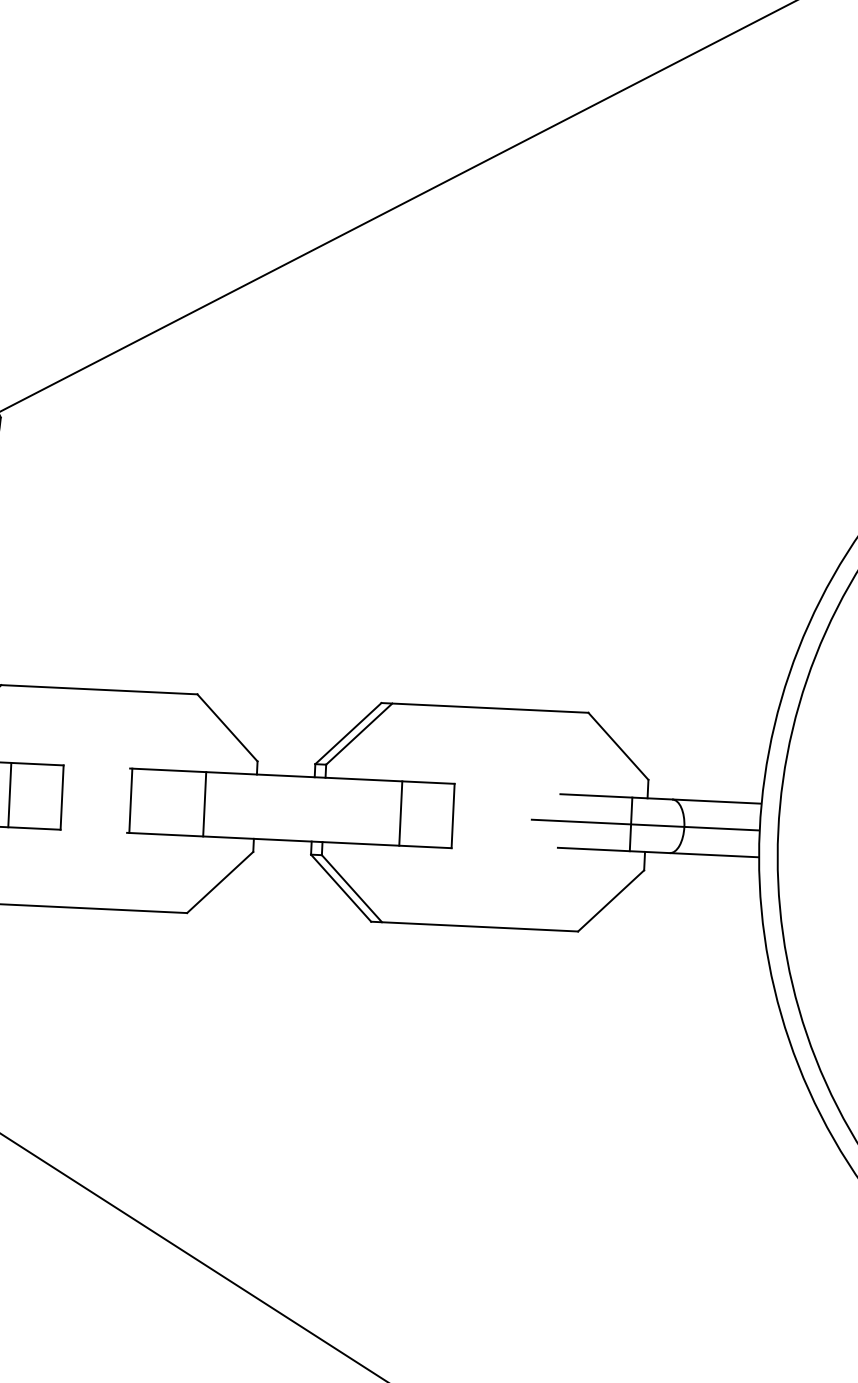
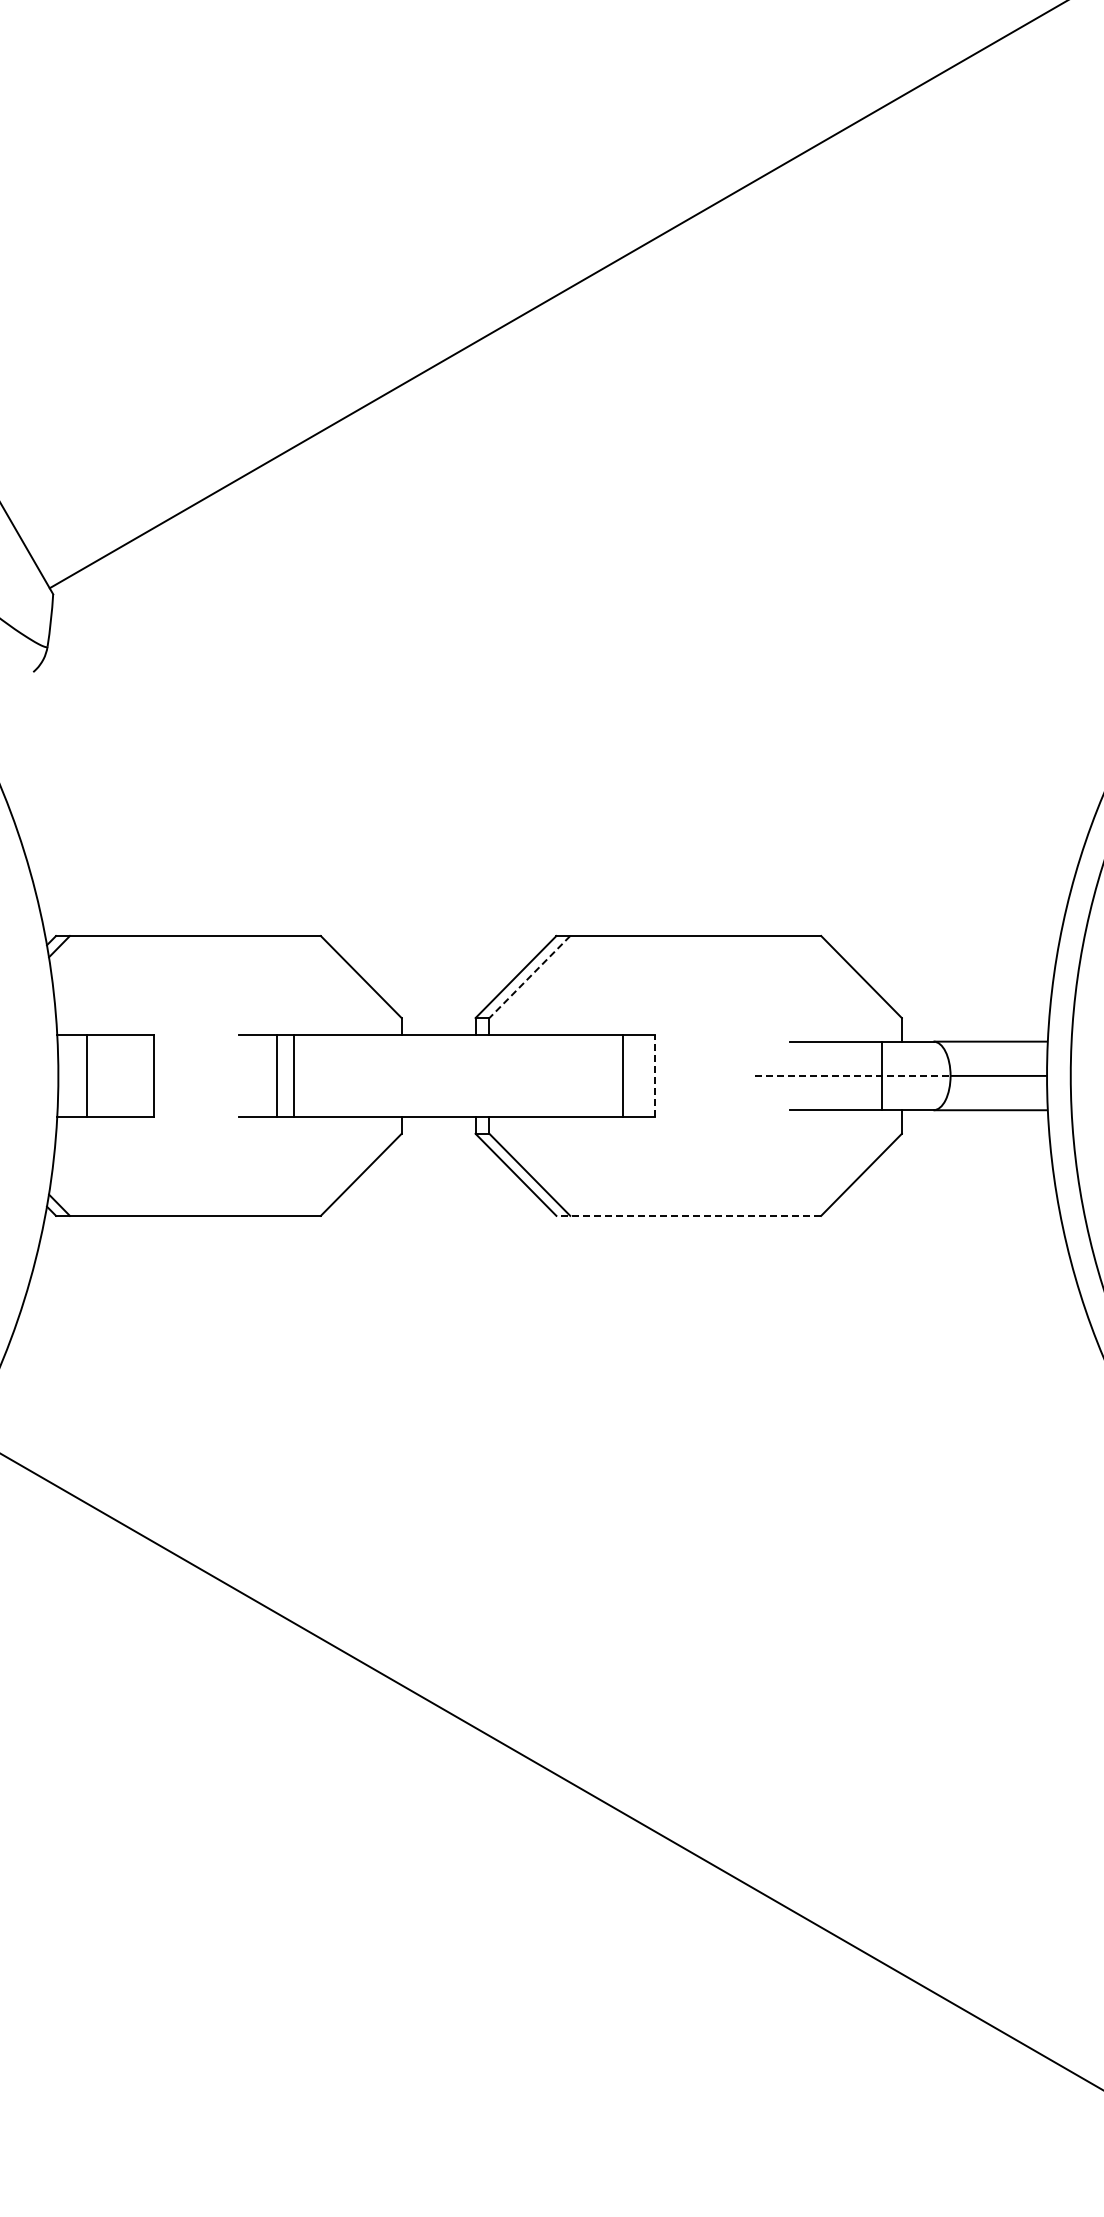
line: (358, 734) -> (529, 977), solid -> dashed
line: (131, 800) -> (277, 1075), moved
line: (204, 803) -> (293, 1075), moved
line: (400, 813) -> (622, 1075), moved
line: (453, 815) -> (654, 1075), solid -> dashed
line: (607, 822) -> (852, 1075), solid -> dashed
line: (474, 926) -> (688, 1215), solid -> dashed

